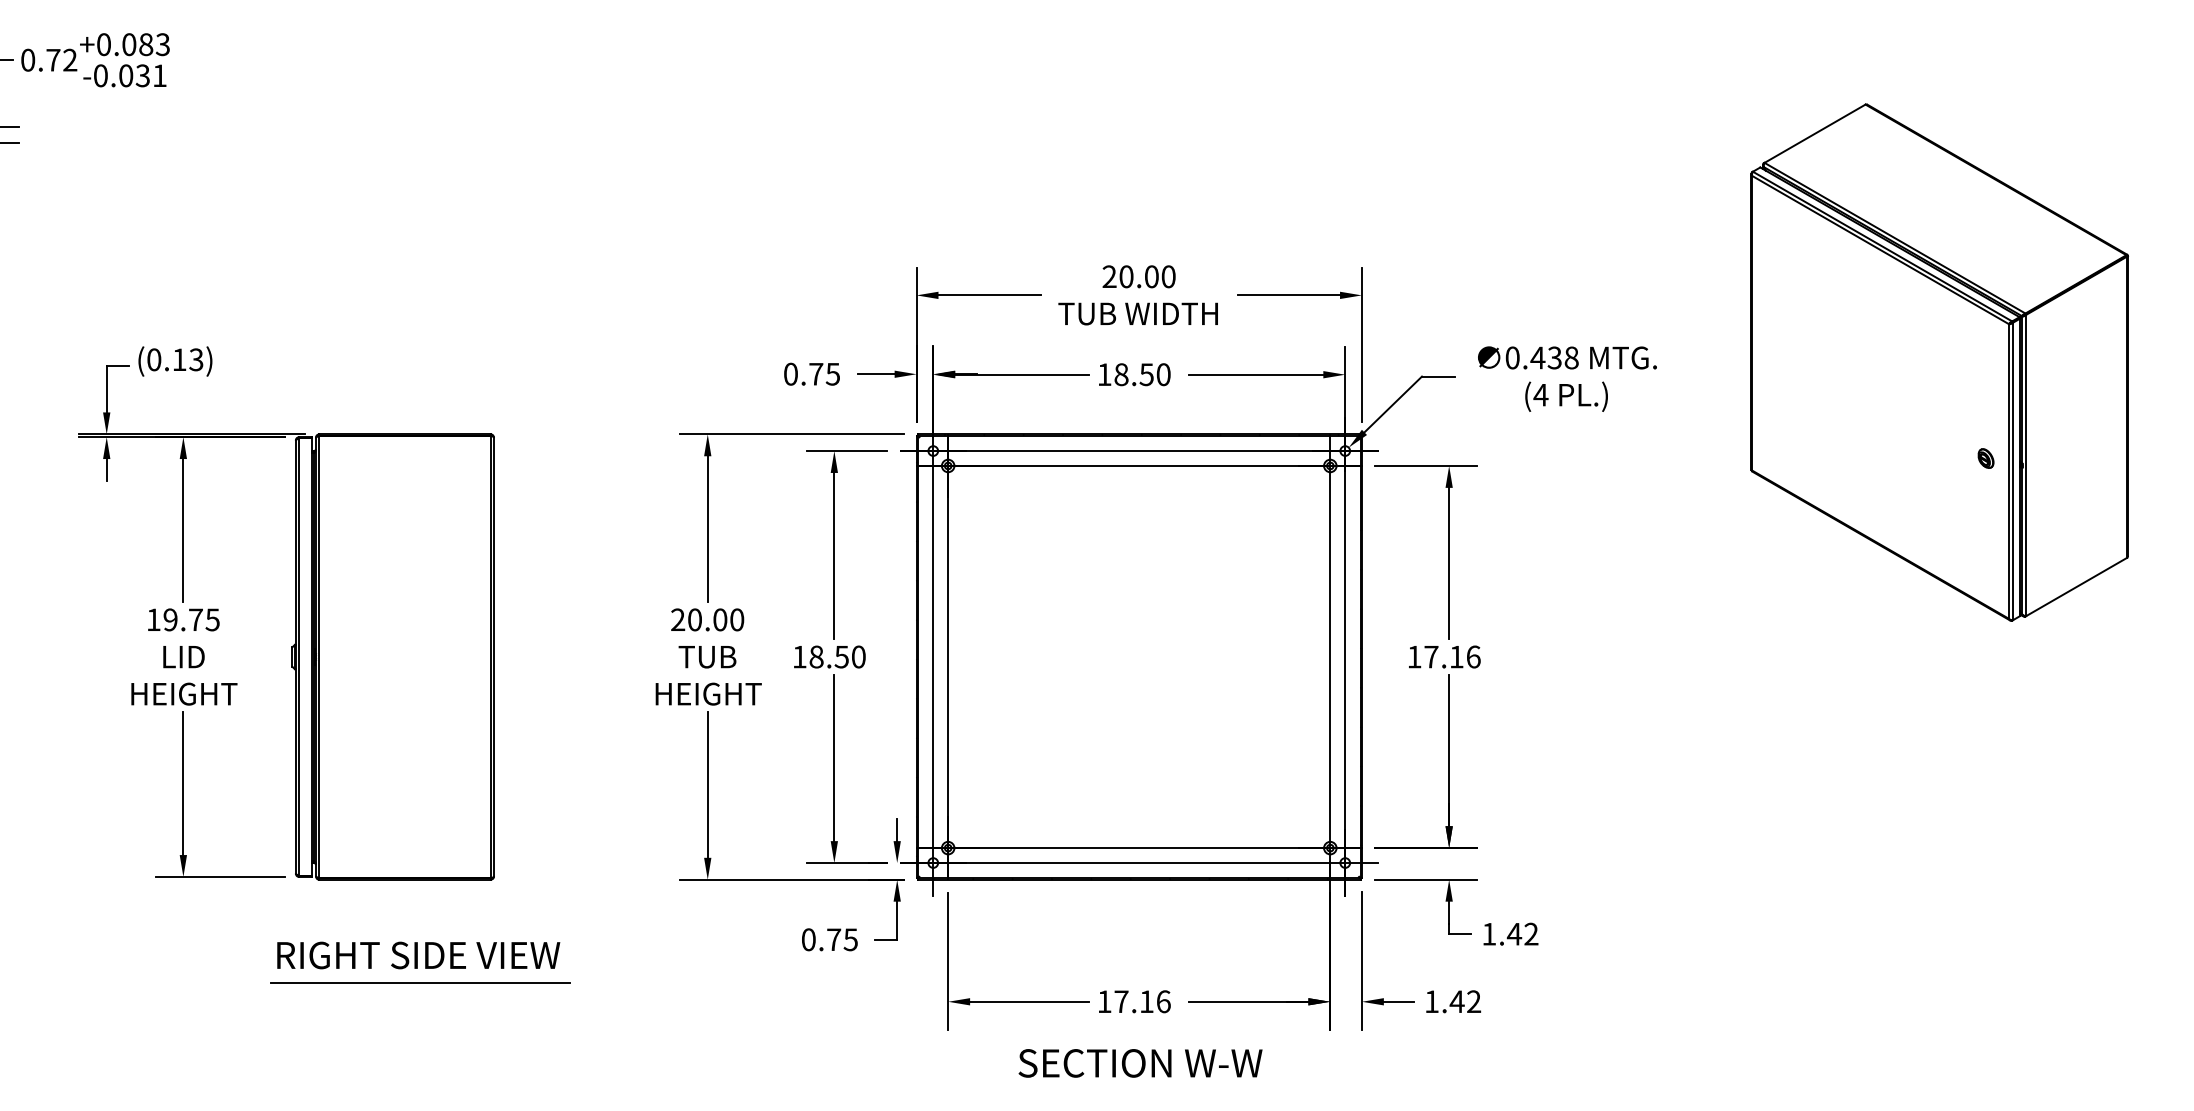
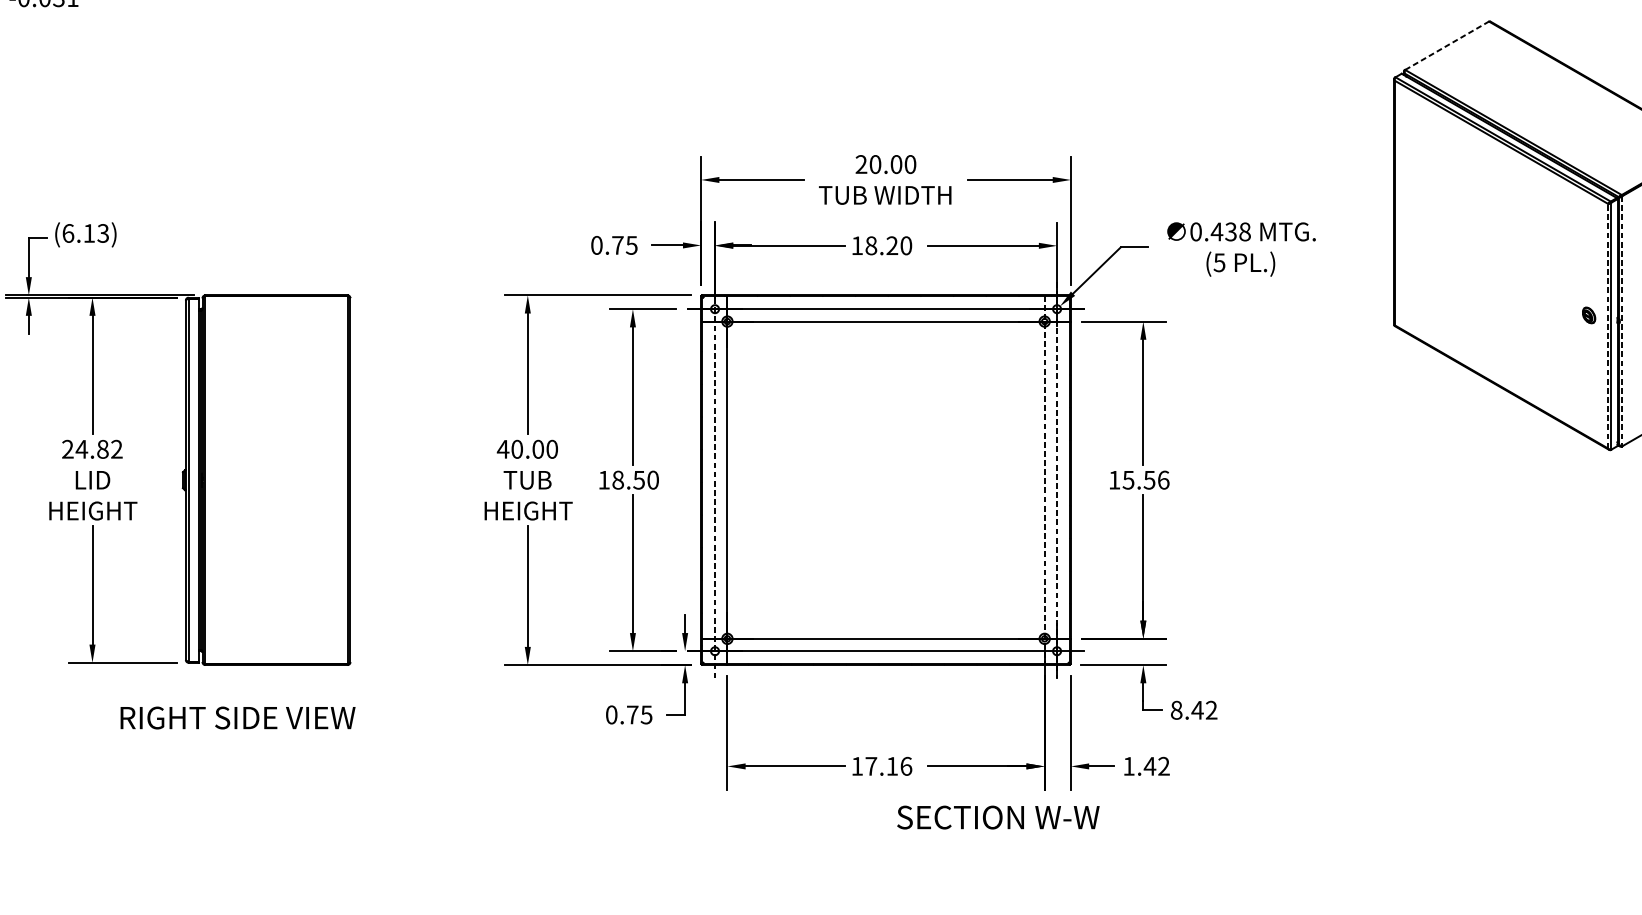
line: (1815, 133) -> (1447, 45), solid -> dashed
text: (154, 359) -> (68, 233), (0.13) -> (6.13)
text: (1146, 374) -> (892, 245), 18.50 -> 18.20
text: (1540, 395) -> (1219, 263), (4 -> (5
line: (2026, 465) -> (1622, 321), solid -> dashed
line: (2008, 471) -> (1607, 326), solid -> dashed
text: (182, 619) -> (91, 449), 19.75 -> 24.82
text: (677, 619) -> (502, 449), 20.00 -> 40.00
line: (933, 657) -> (715, 480), solid -> dashed
line: (1330, 657) -> (1044, 480), solid -> dashed
line: (1345, 657) -> (1057, 480), solid -> dashed
text: (1443, 657) -> (1138, 480), 17.16 -> 15.56
text: (1489, 933) -> (1176, 709), 1.42 -> 8.42
text: (418, 955) -> (237, 718), moved
line: (420, 982) -> (289, 750), removed
text: (1140, 1063) -> (998, 817), moved

